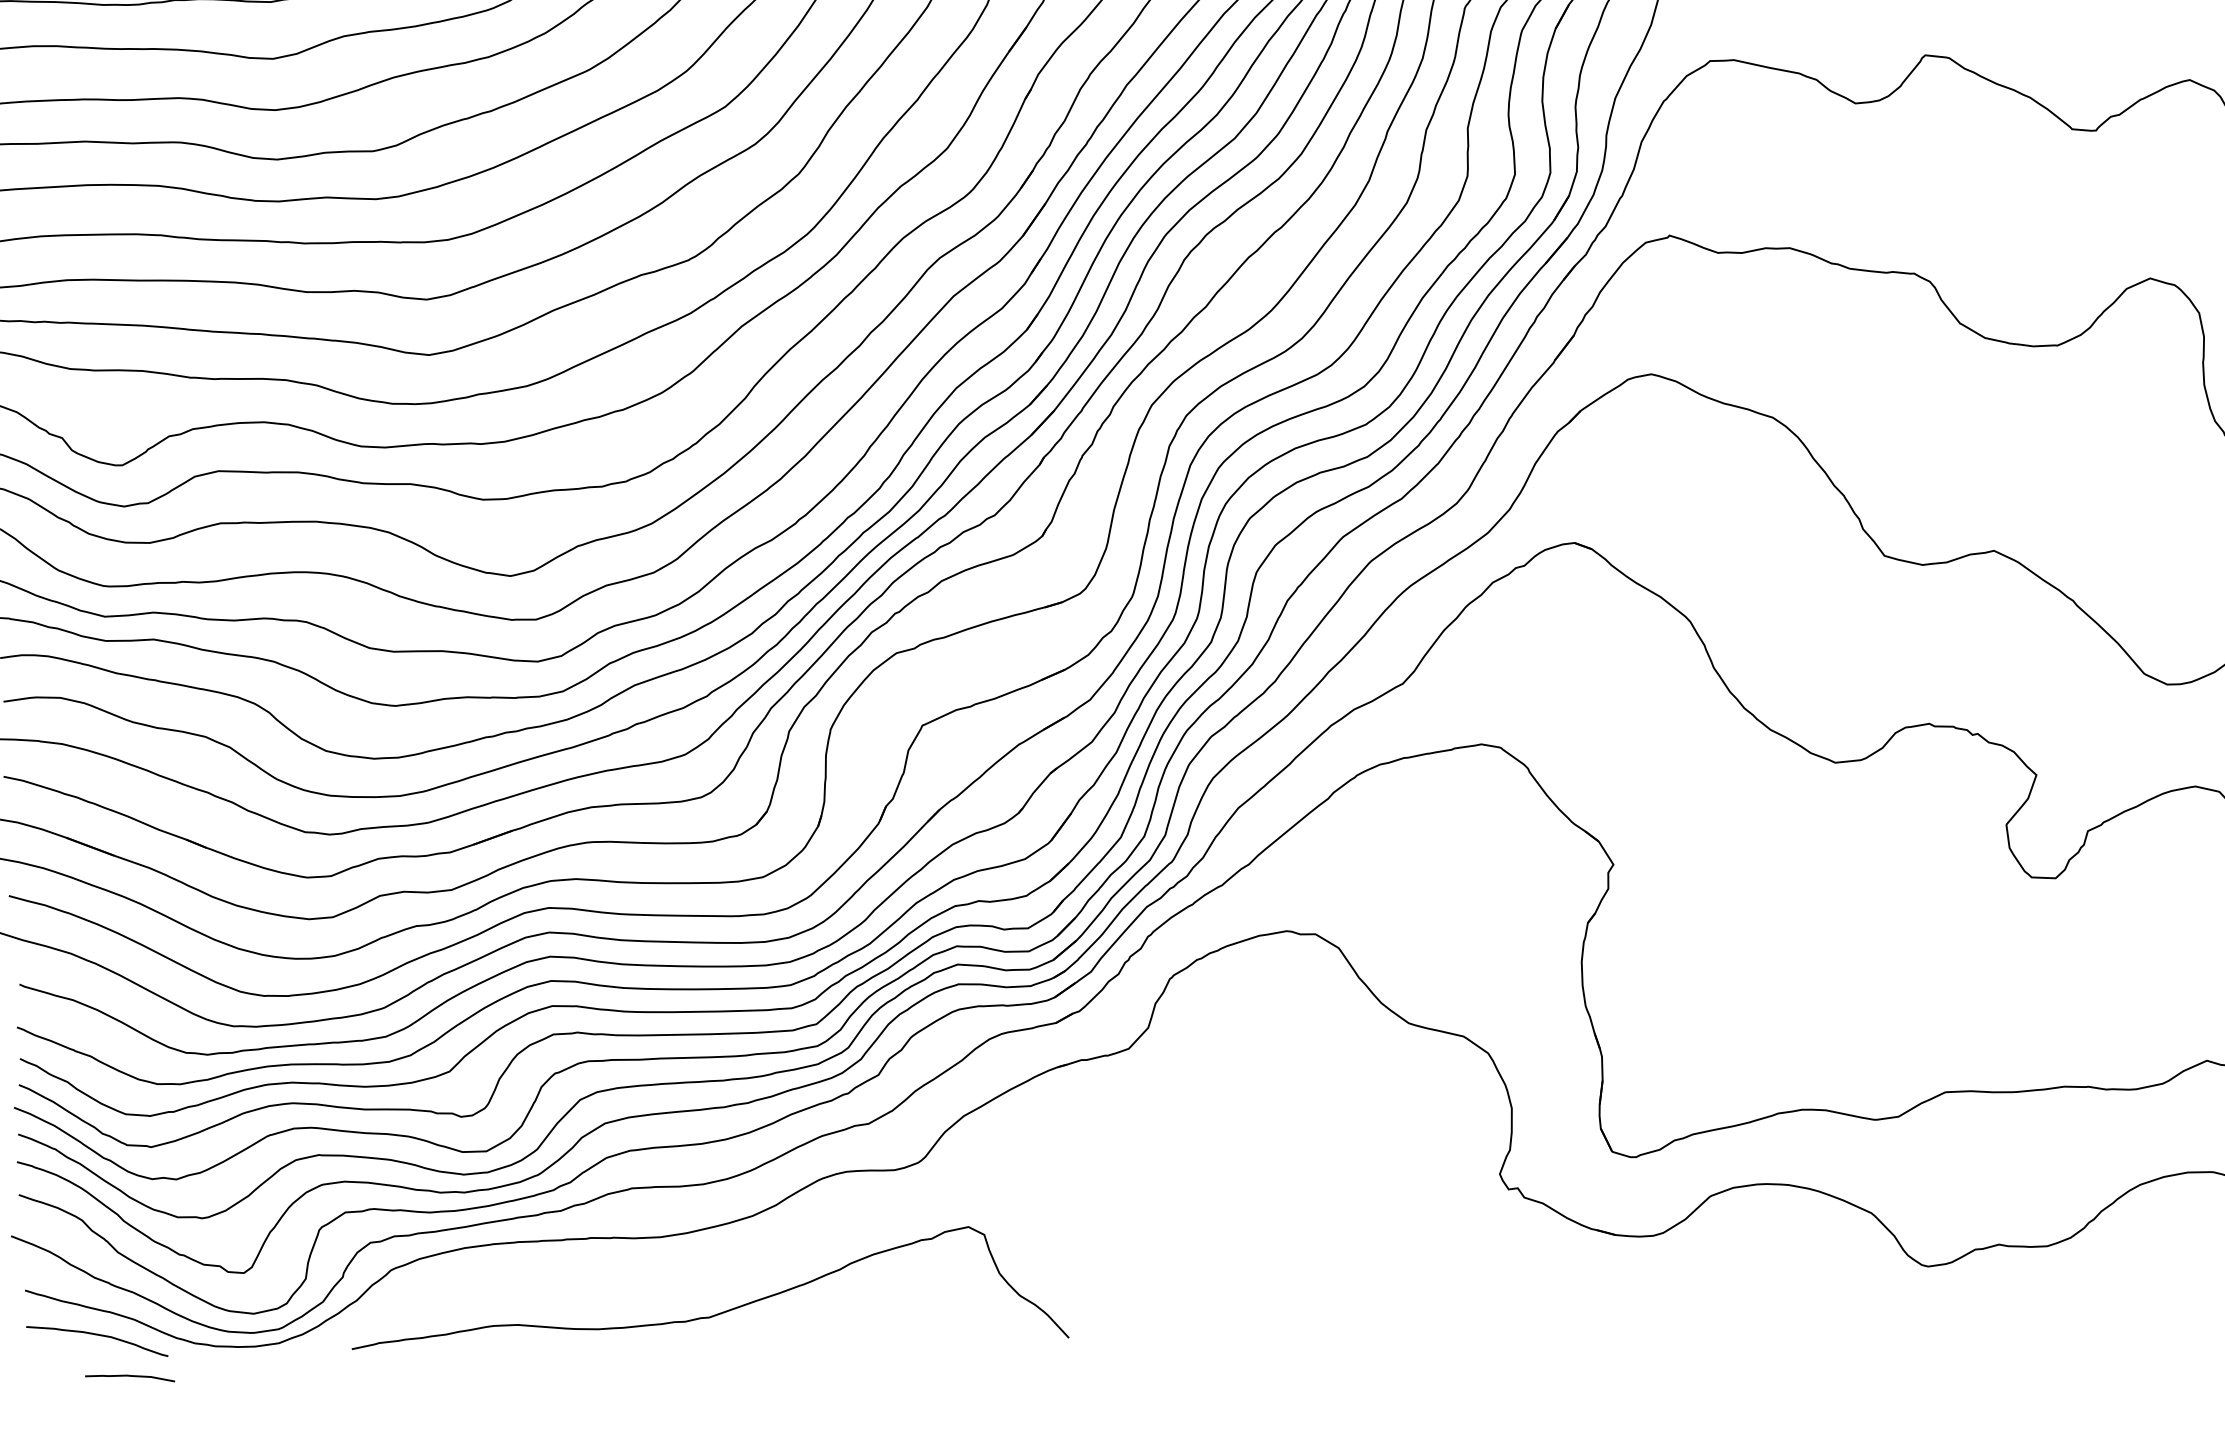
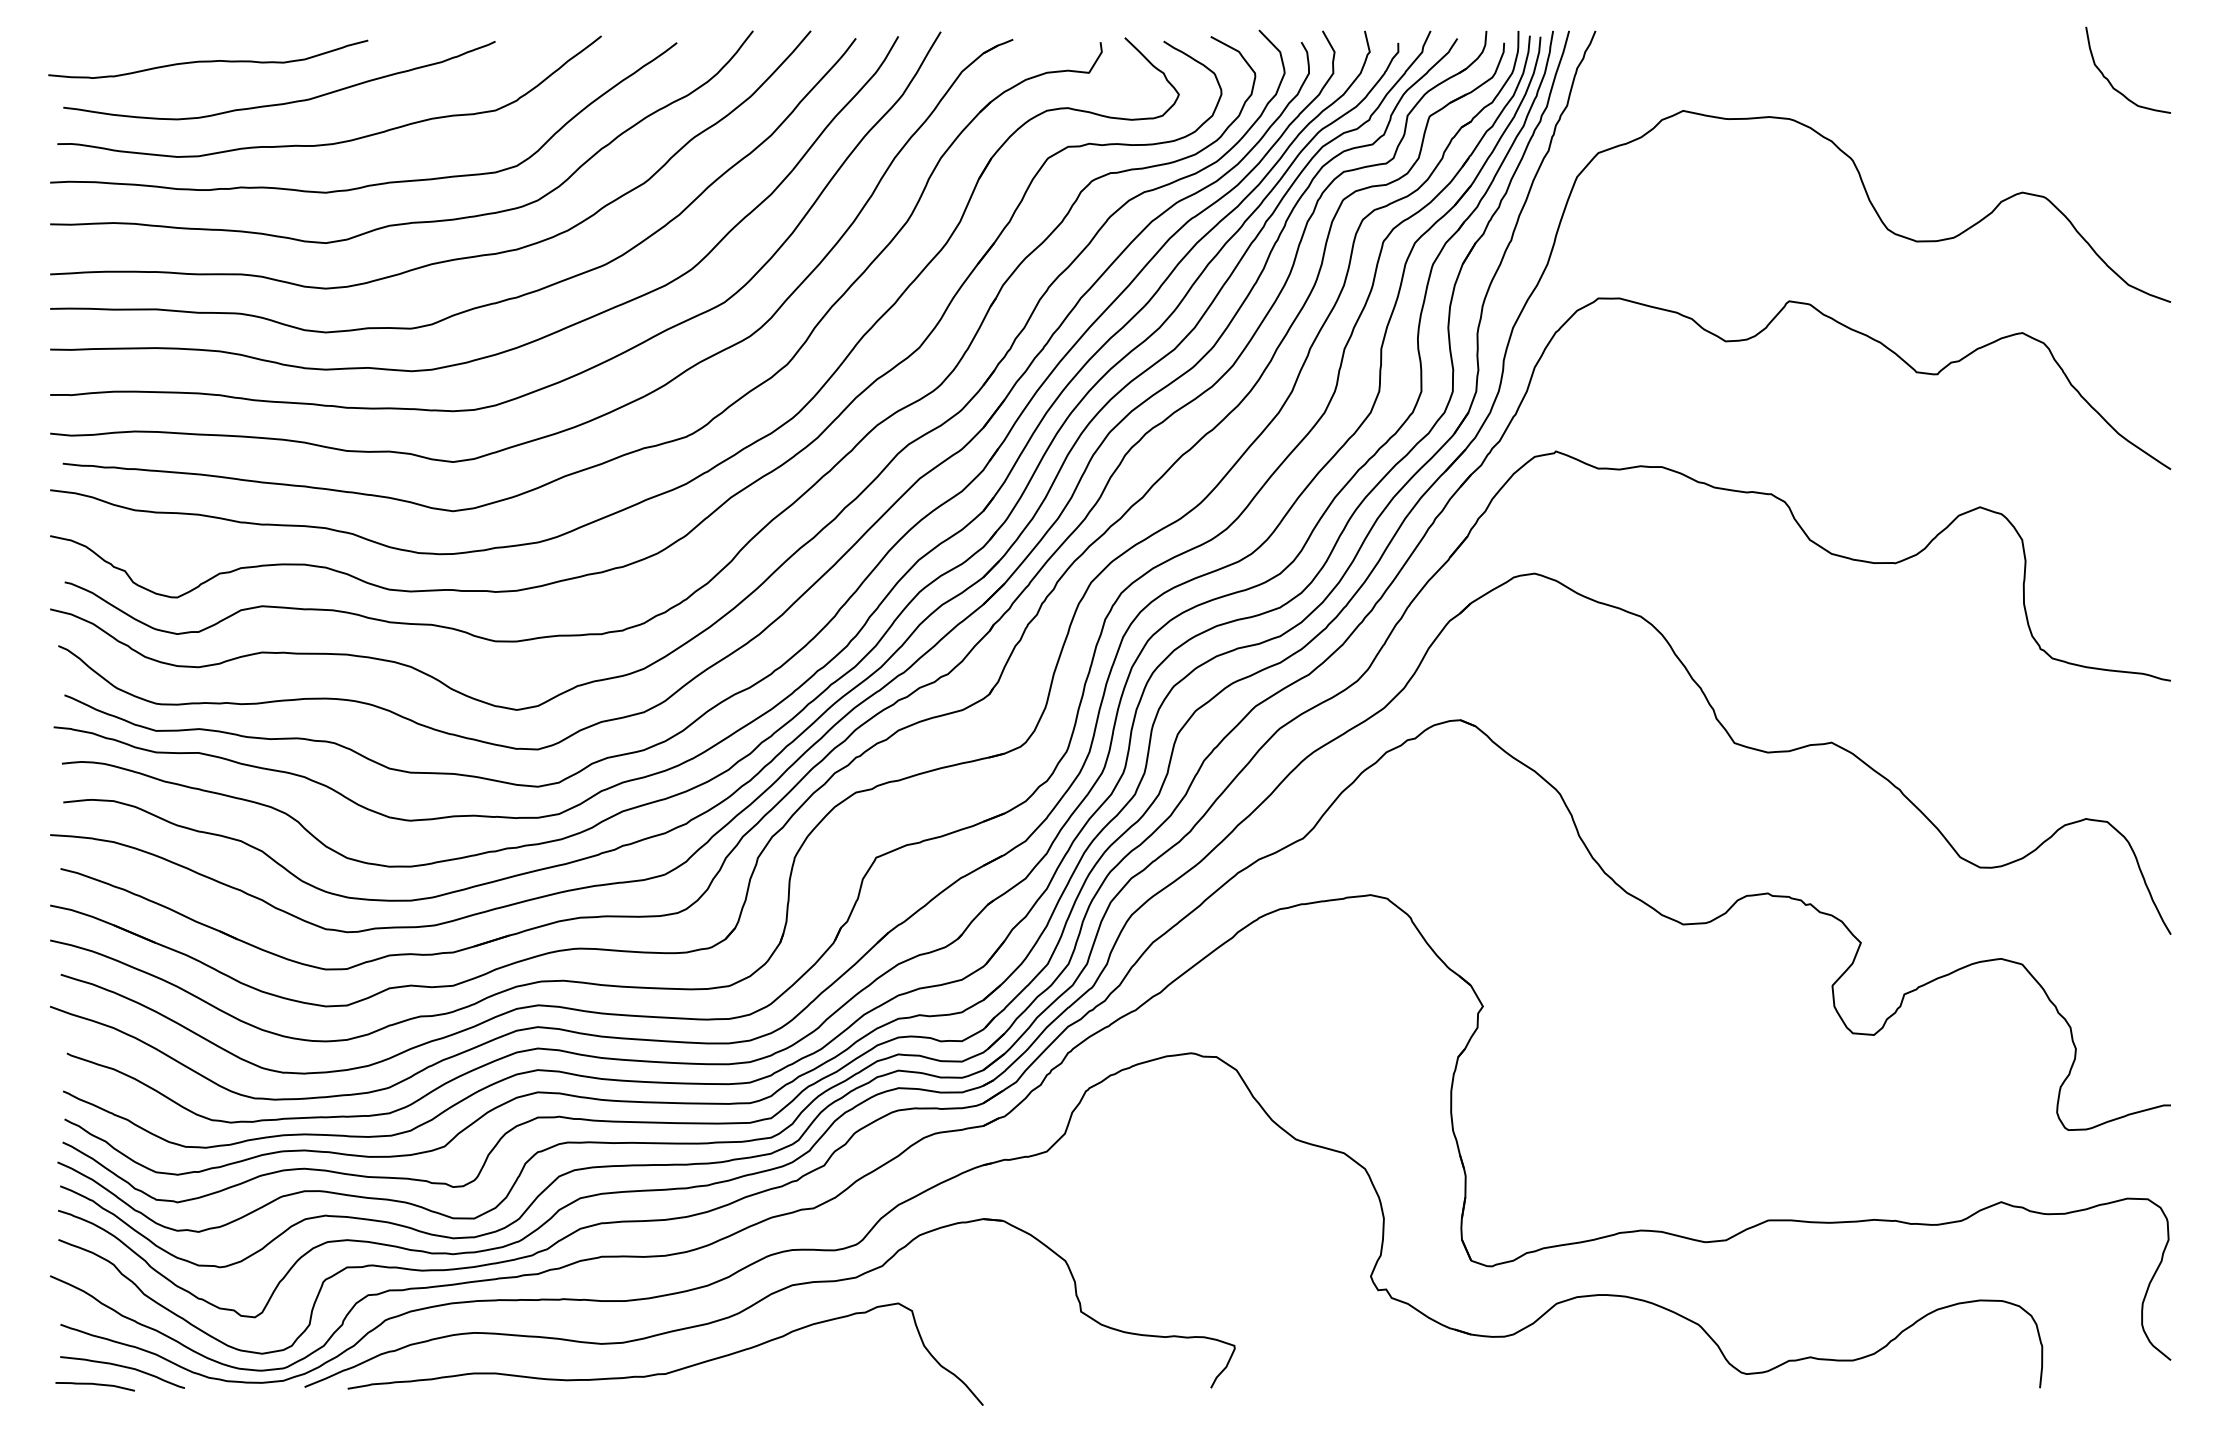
part: (823, 1233) -> (769, 1303), added
curve: (130, 1377) -> (95, 1385), moved

